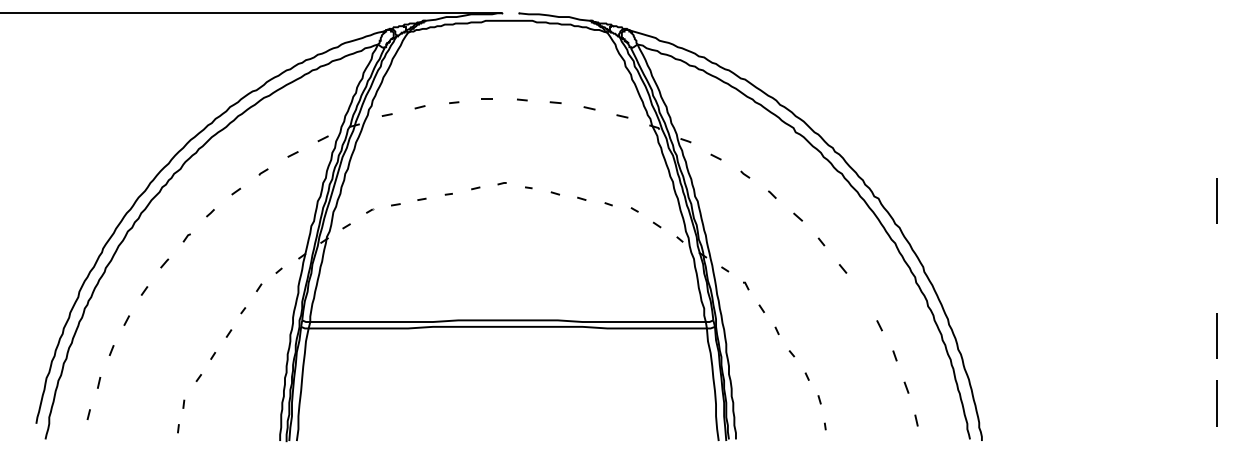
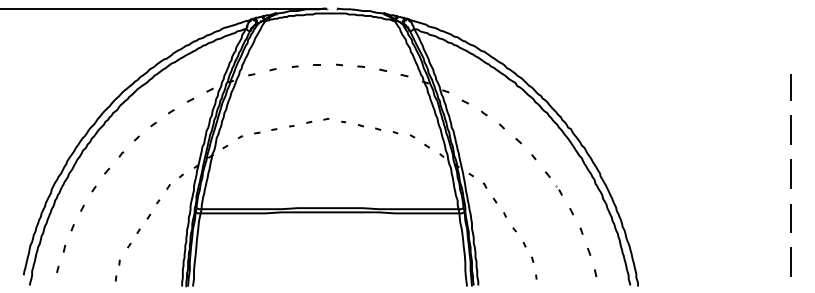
line: (1216, 134) -> (790, 87), added
line: (1216, 267) -> (790, 173), added
part: (859, 293) -> (558, 190), added

